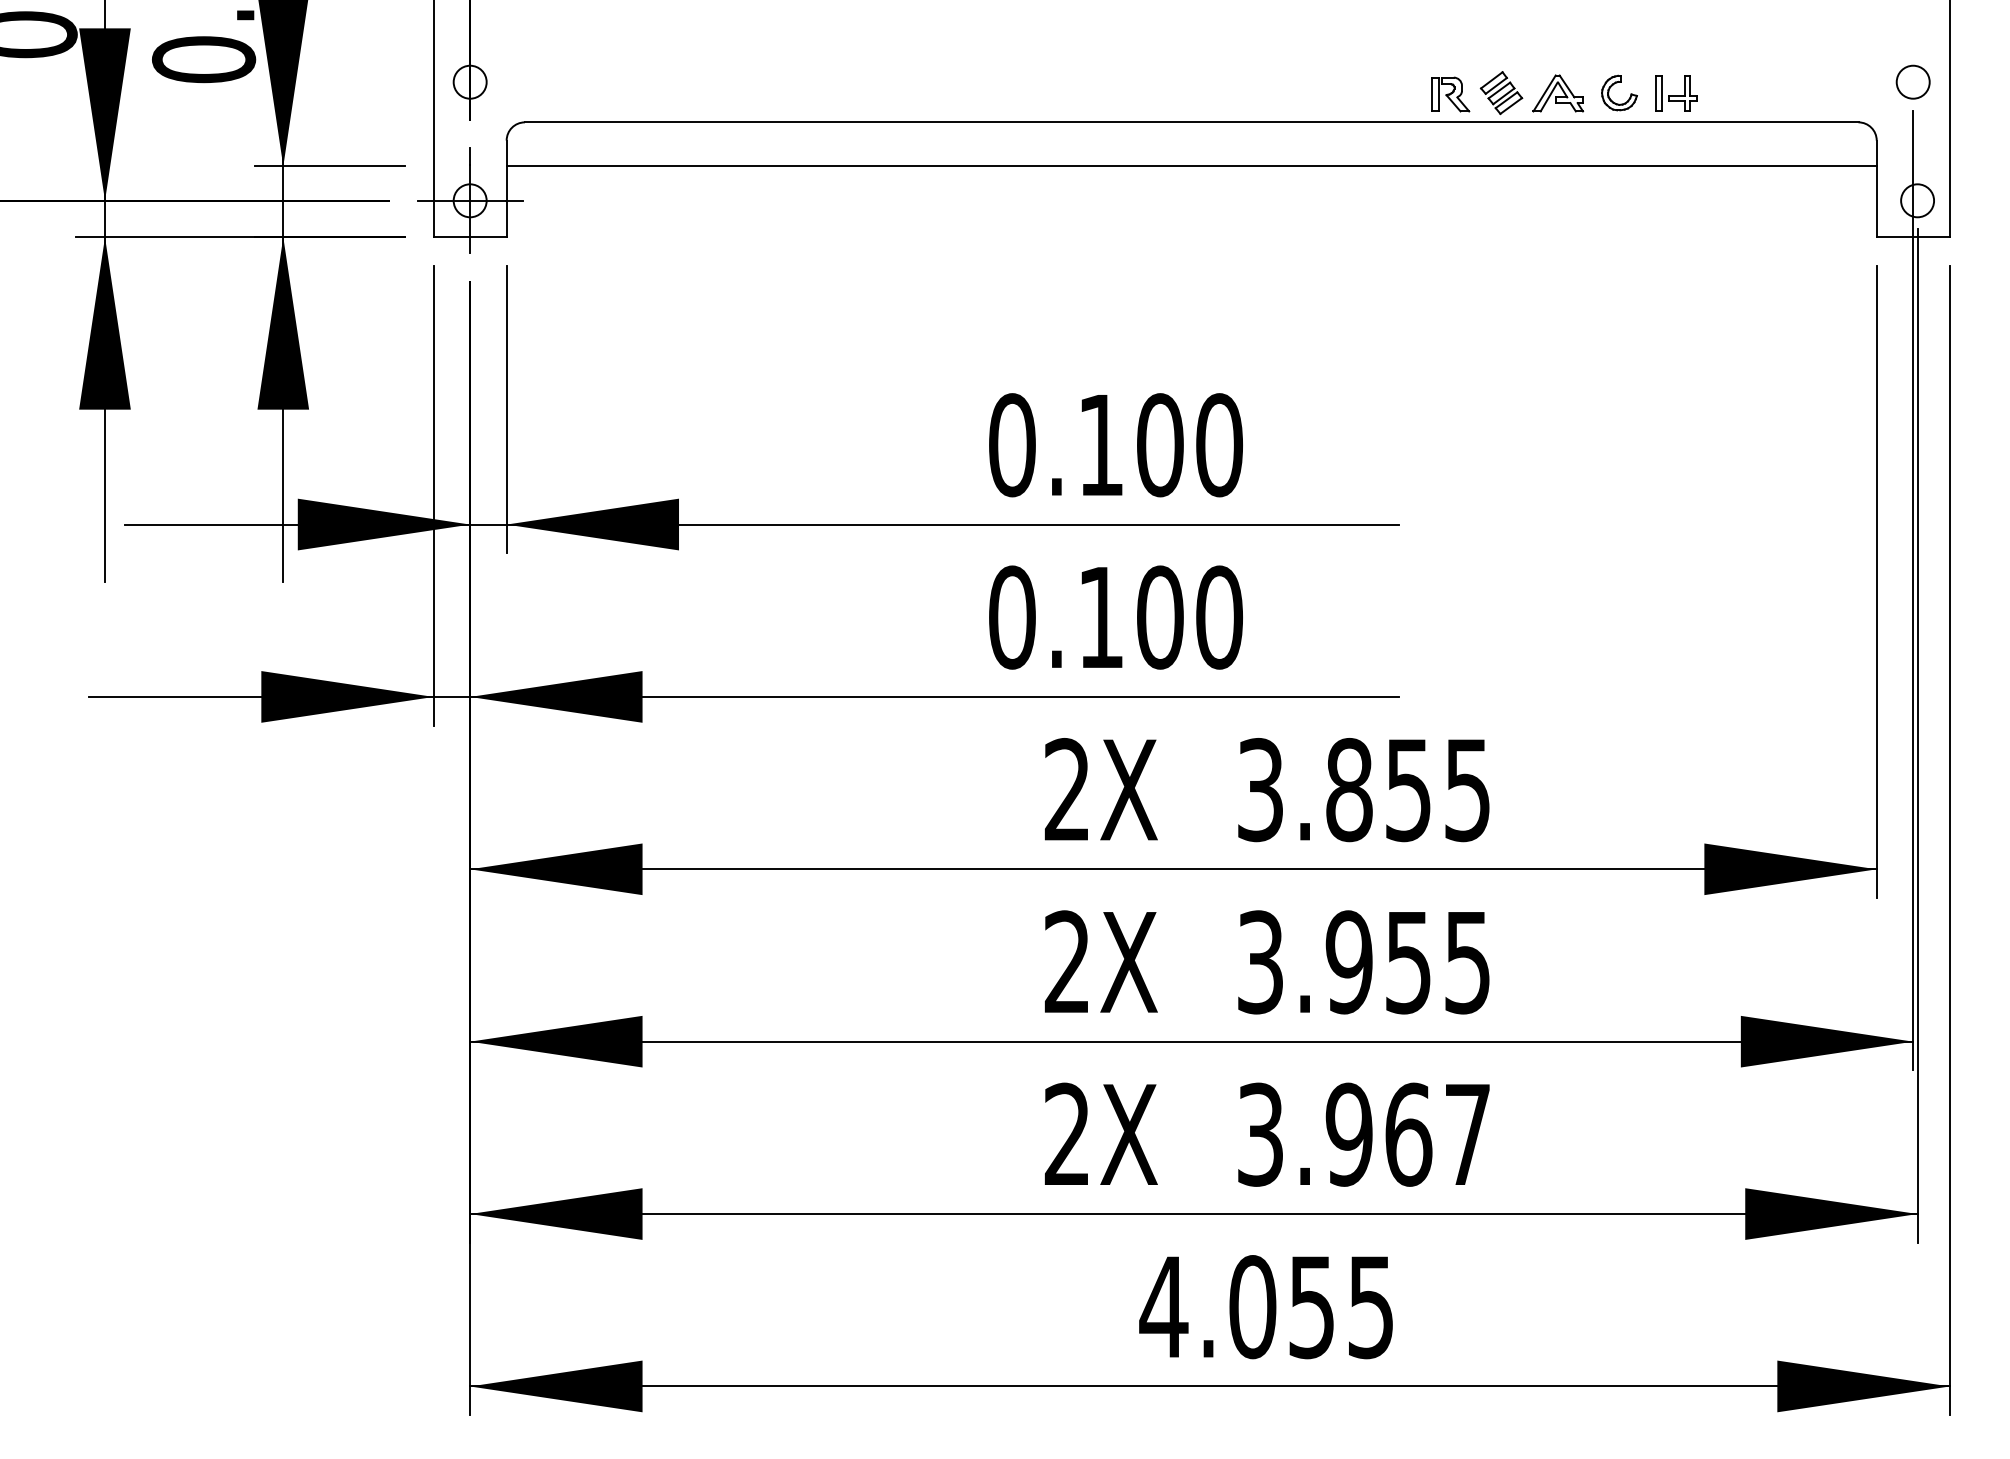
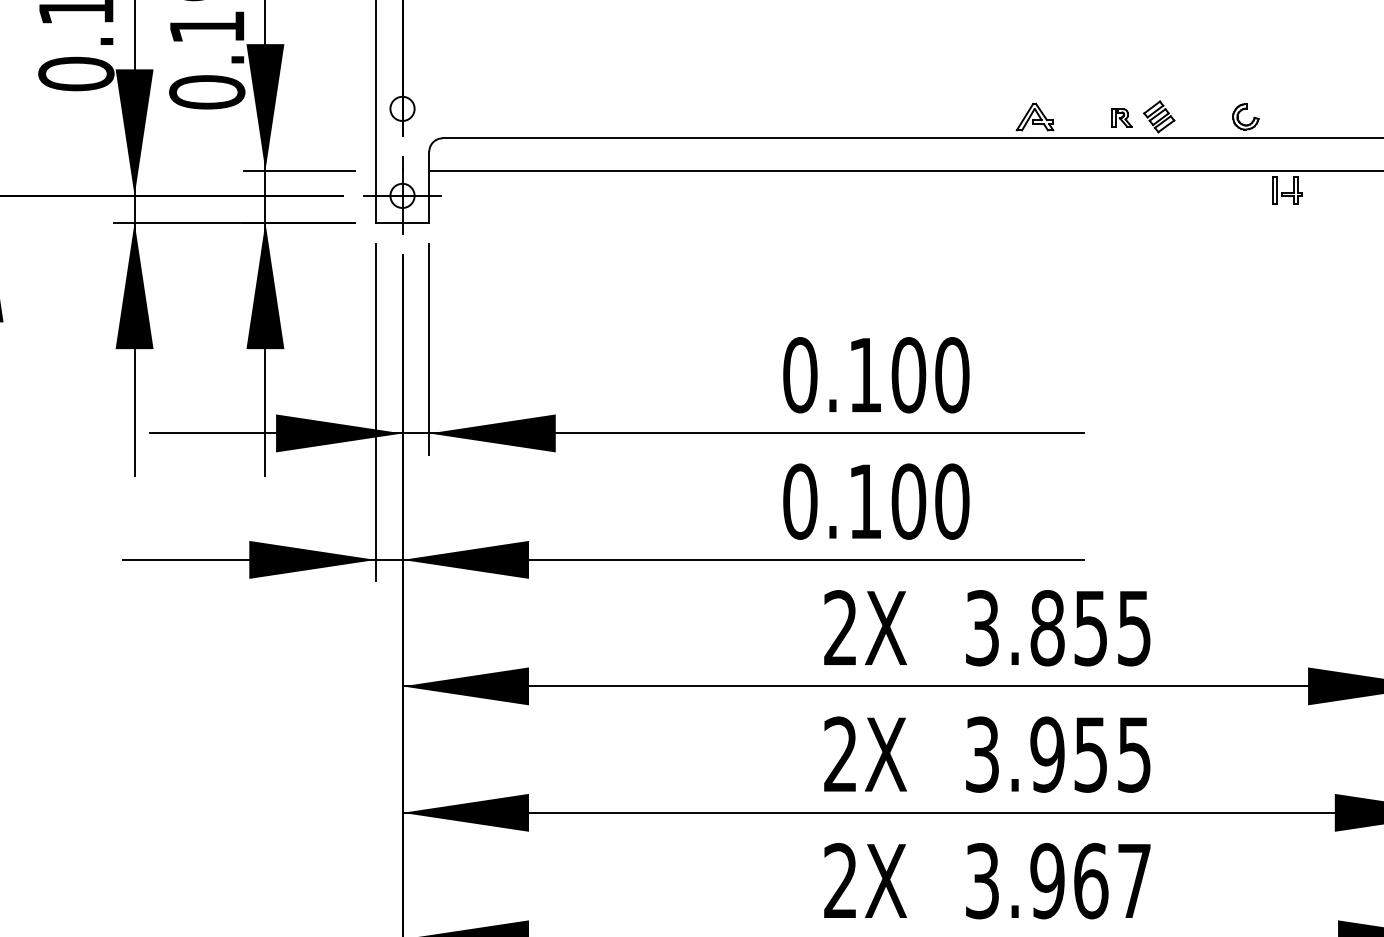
part: (1558, 93) -> (1035, 117), moved
part: (1676, 93) -> (1287, 190), moved
part: (1450, 94) -> (1121, 117), size x0.7

